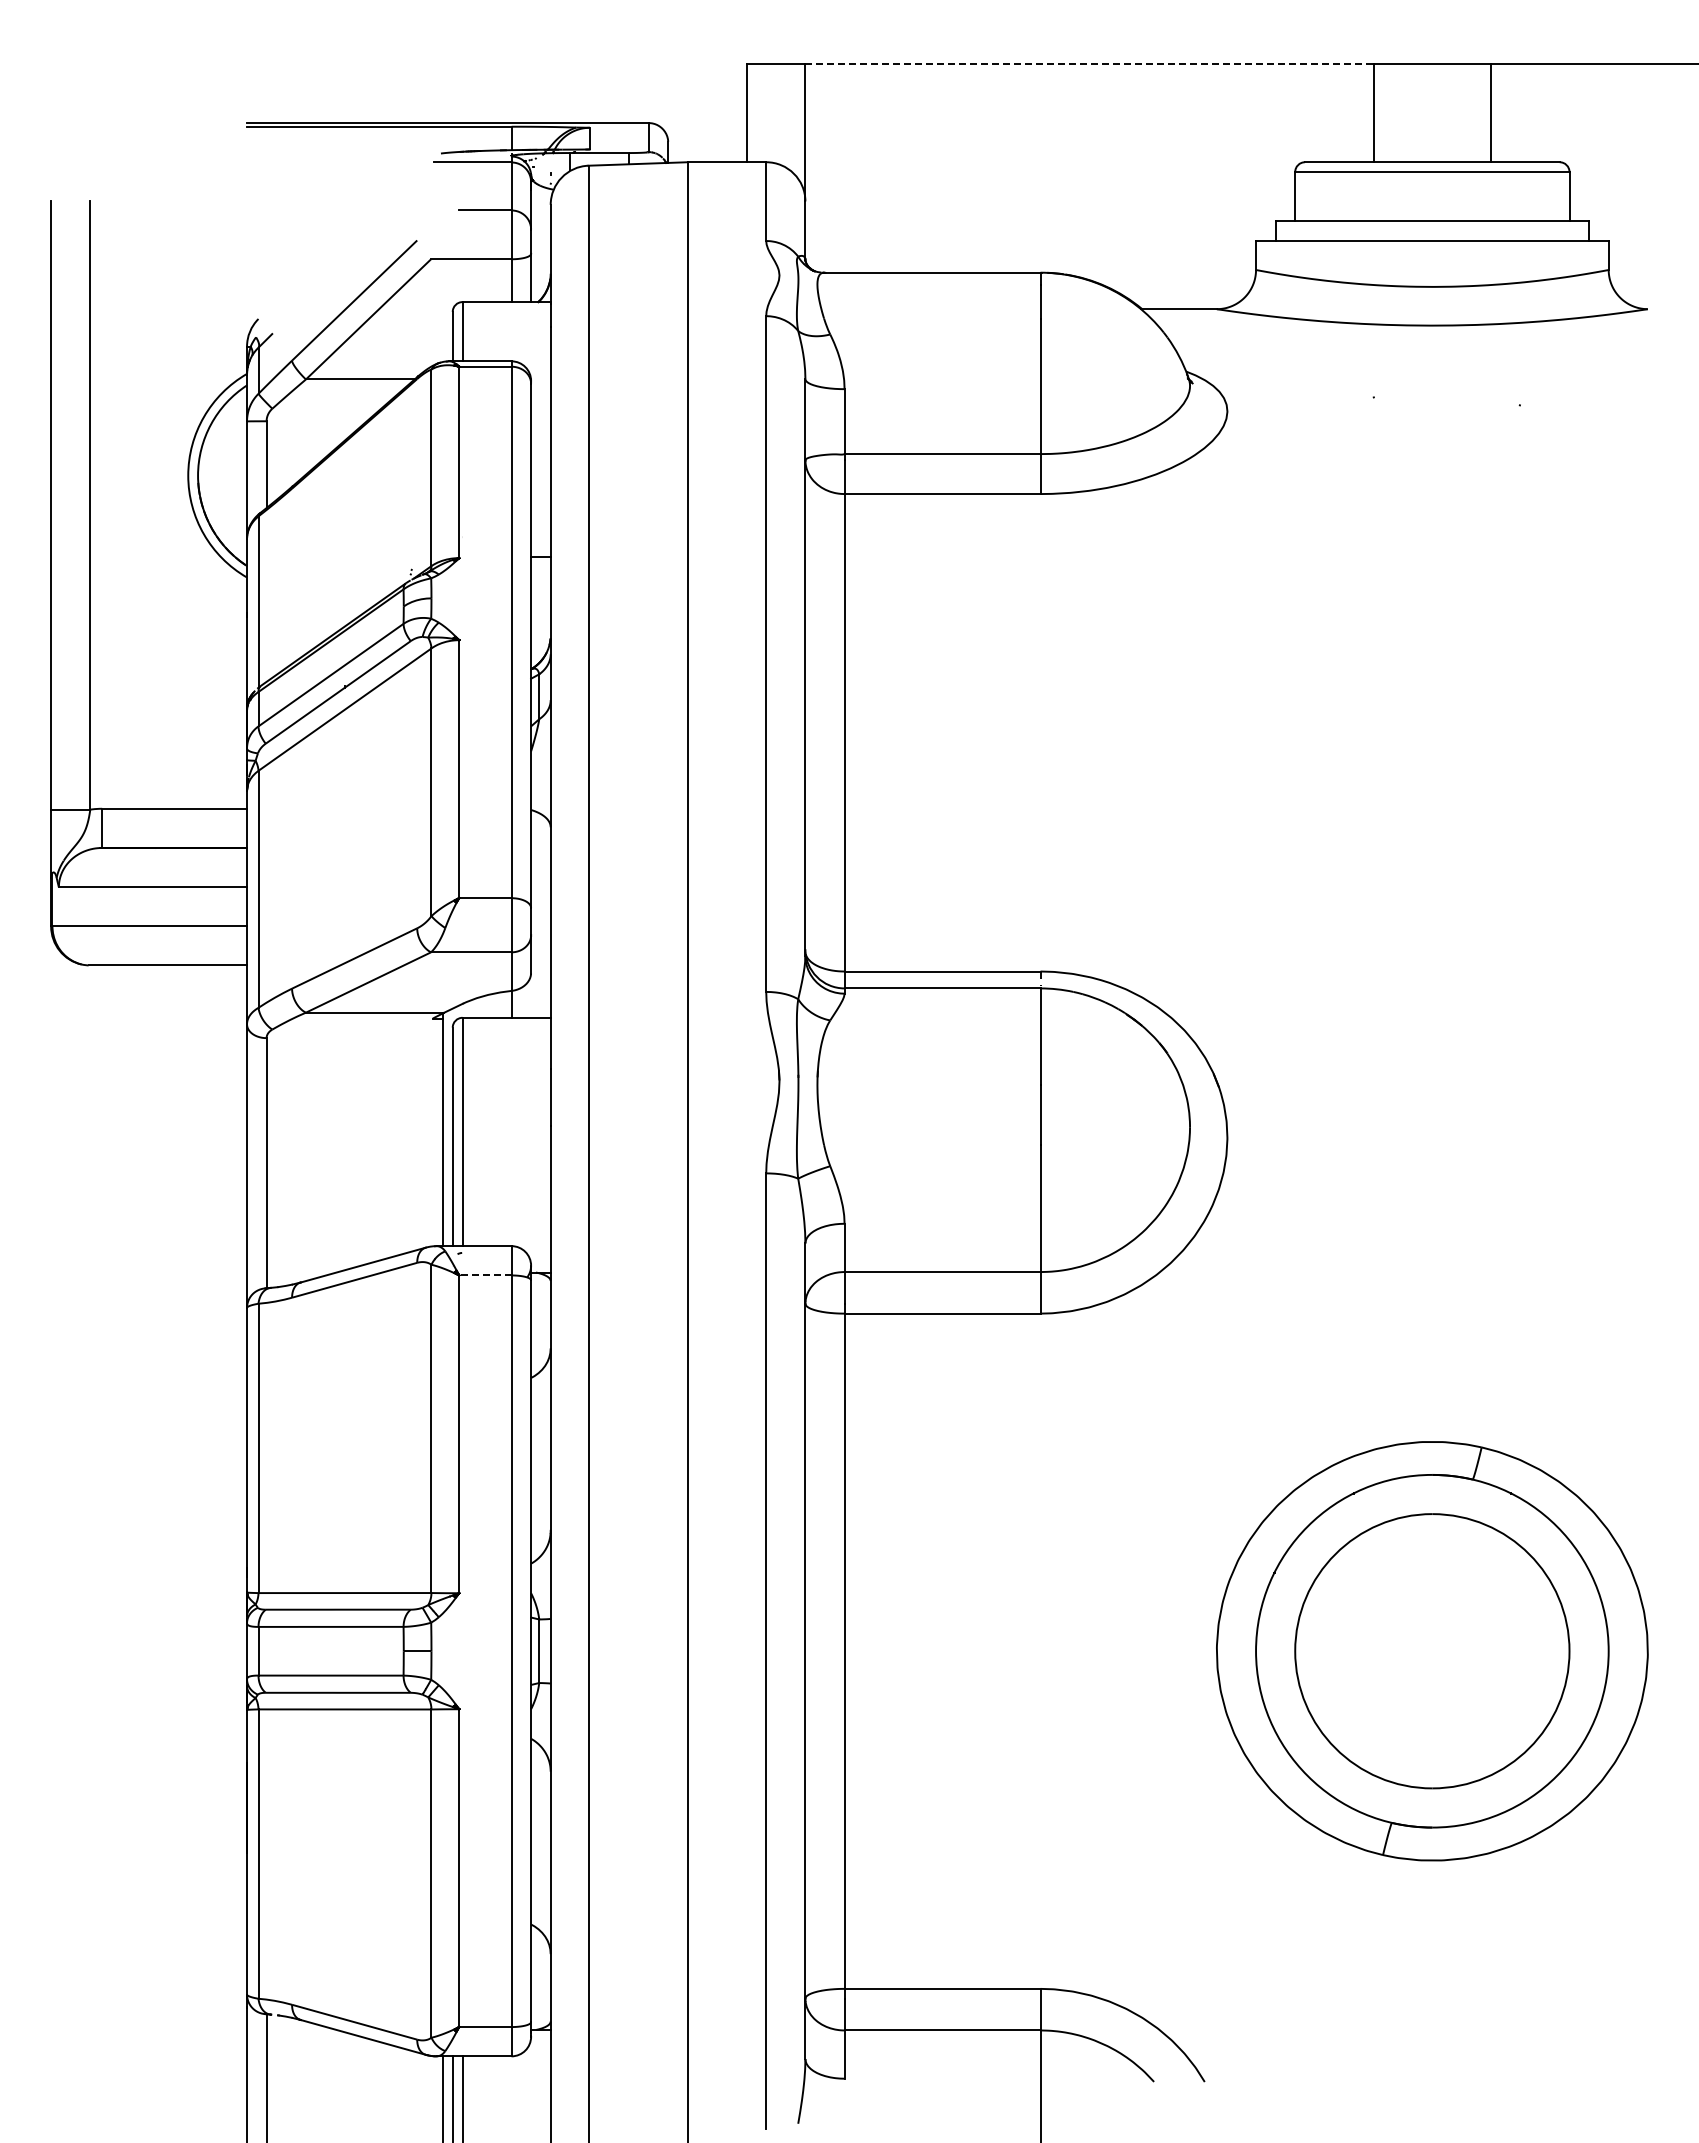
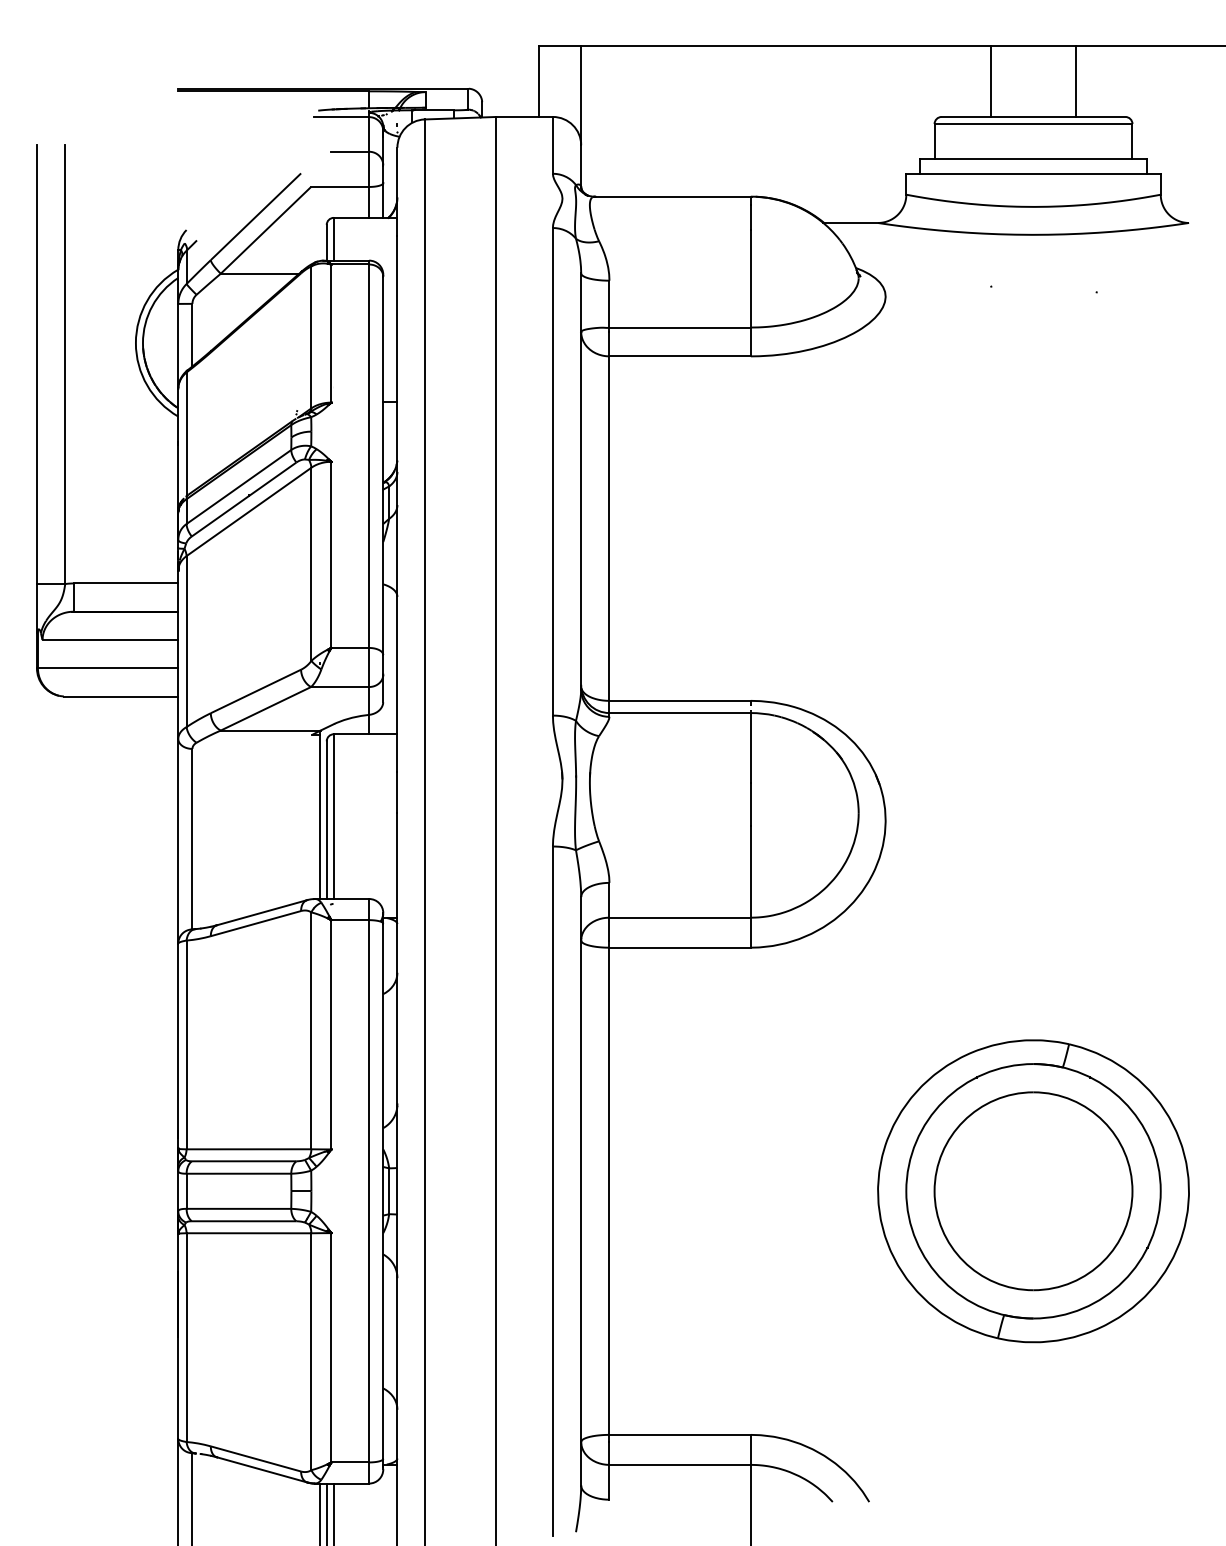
line: (1090, 64) -> (786, 46), dashed -> solid
line: (484, 1275) -> (349, 920), dashed -> solid

